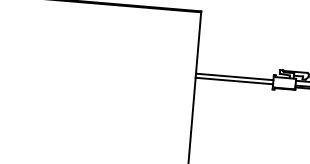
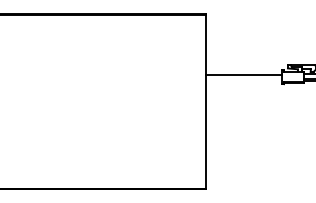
line: (233, 81) -> (243, 79), removed

